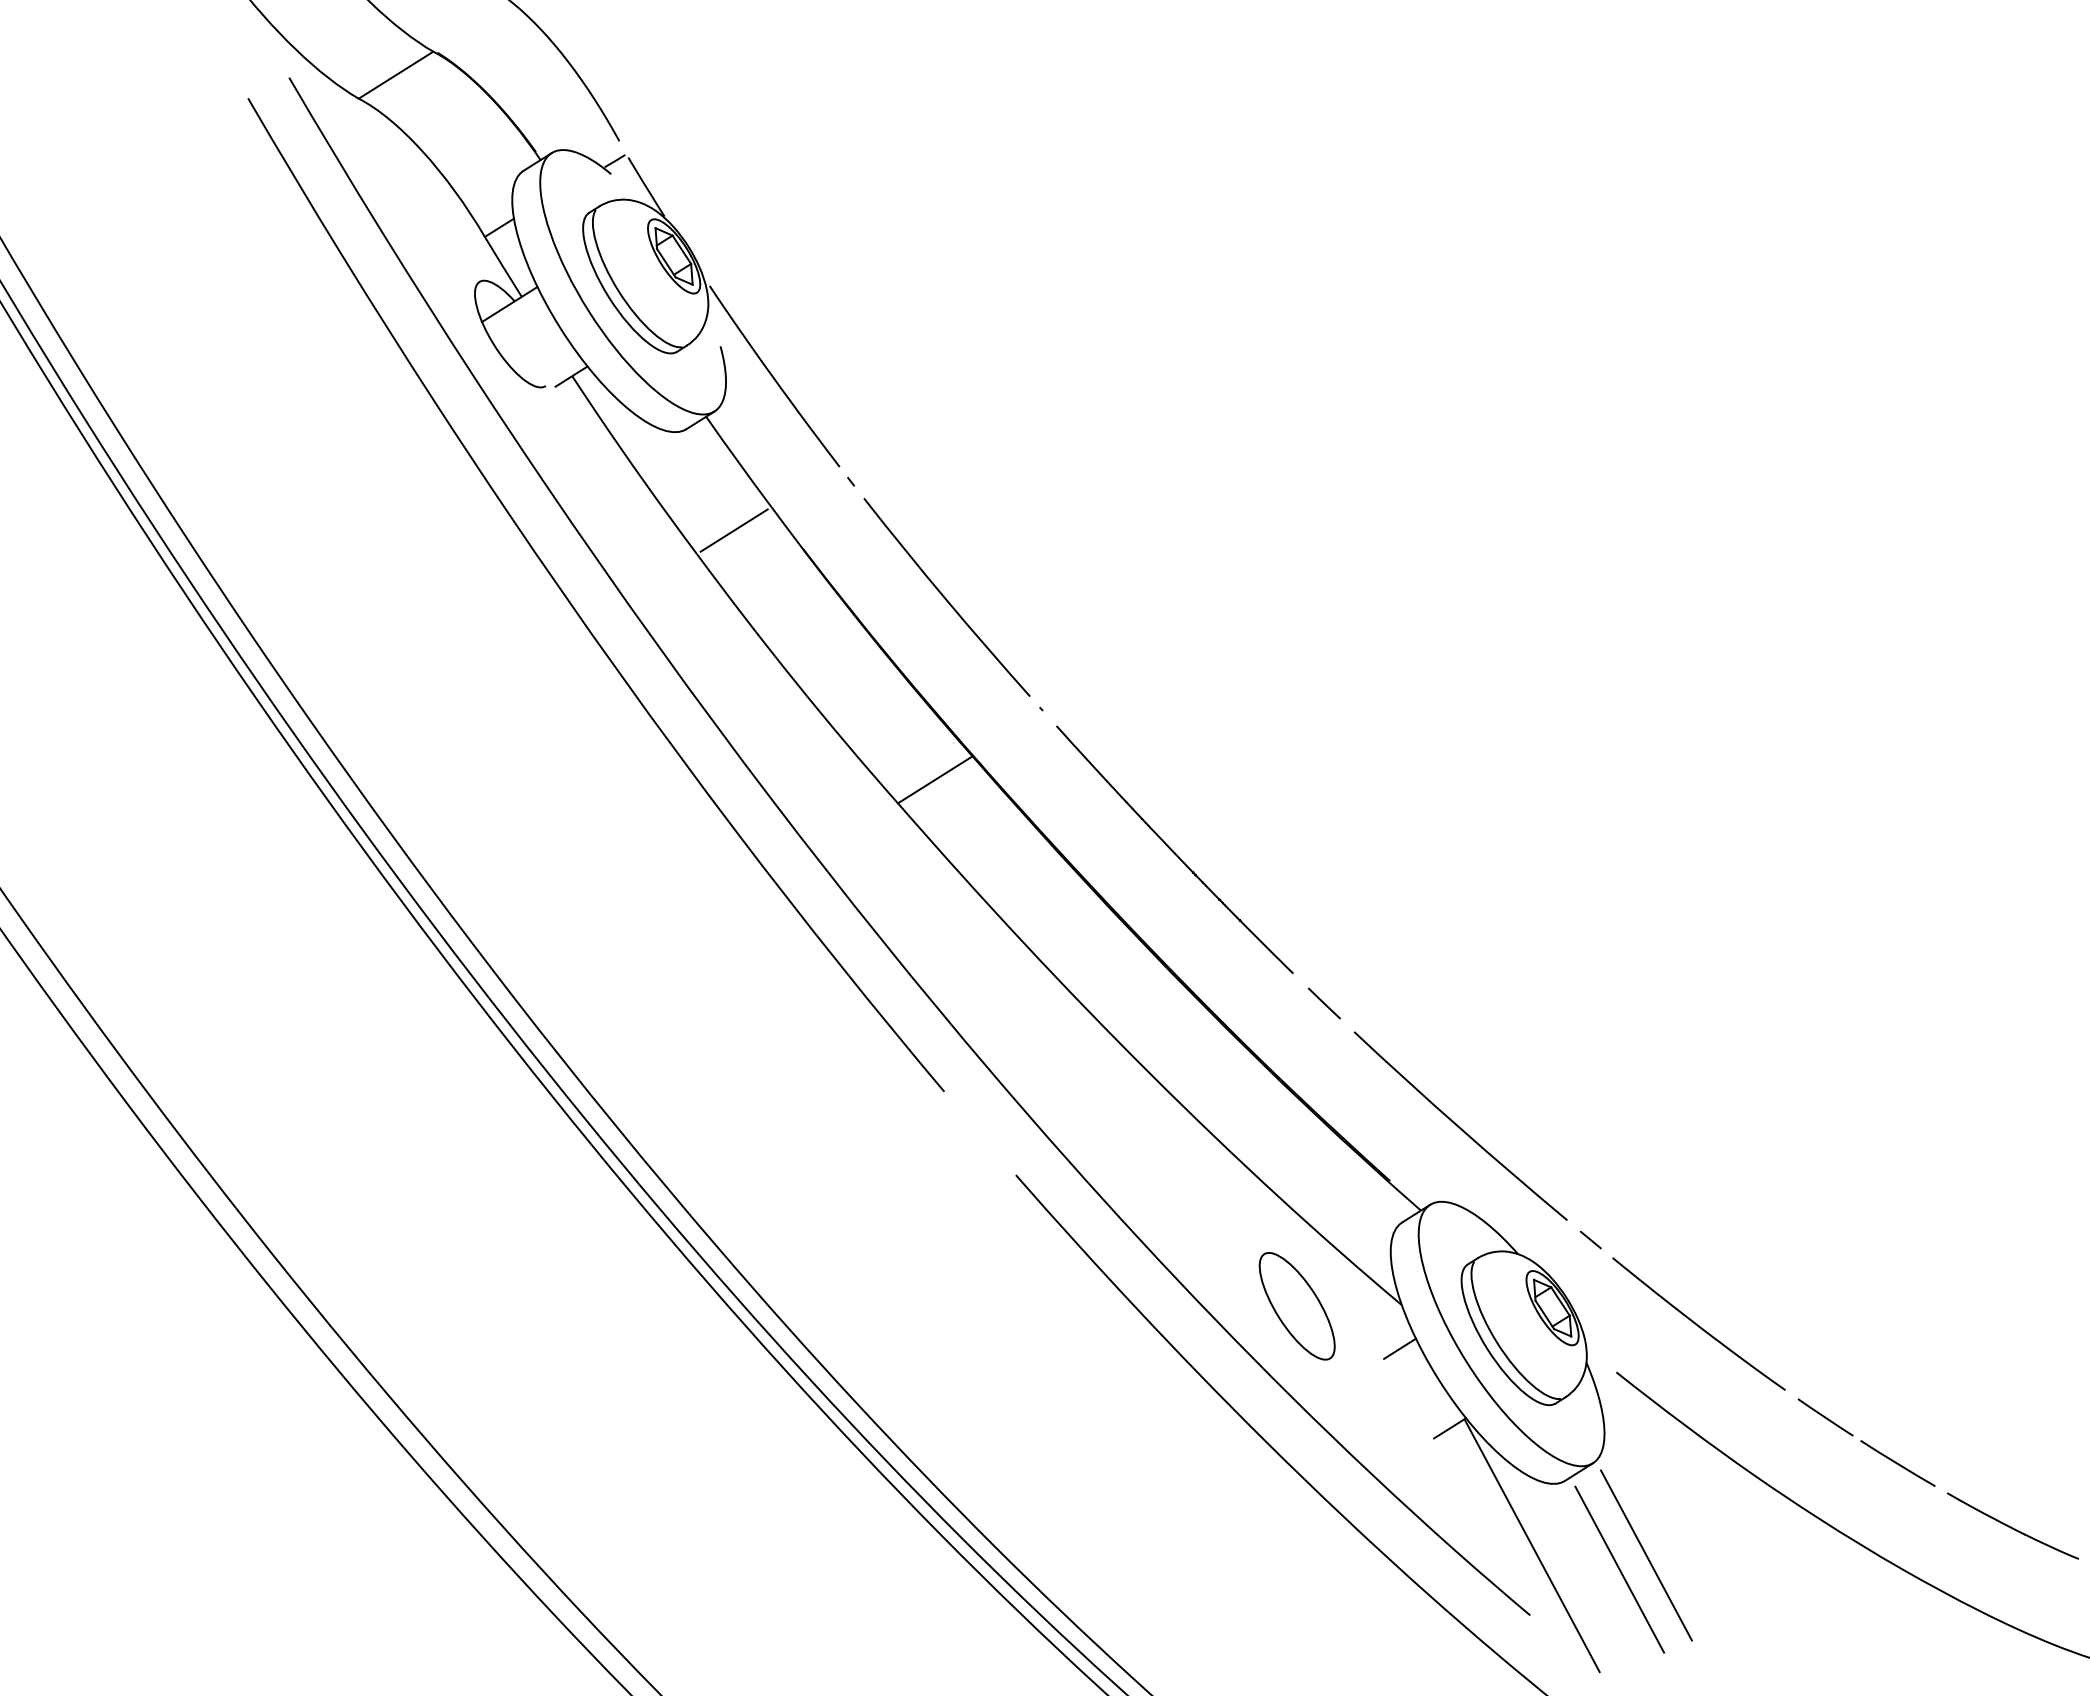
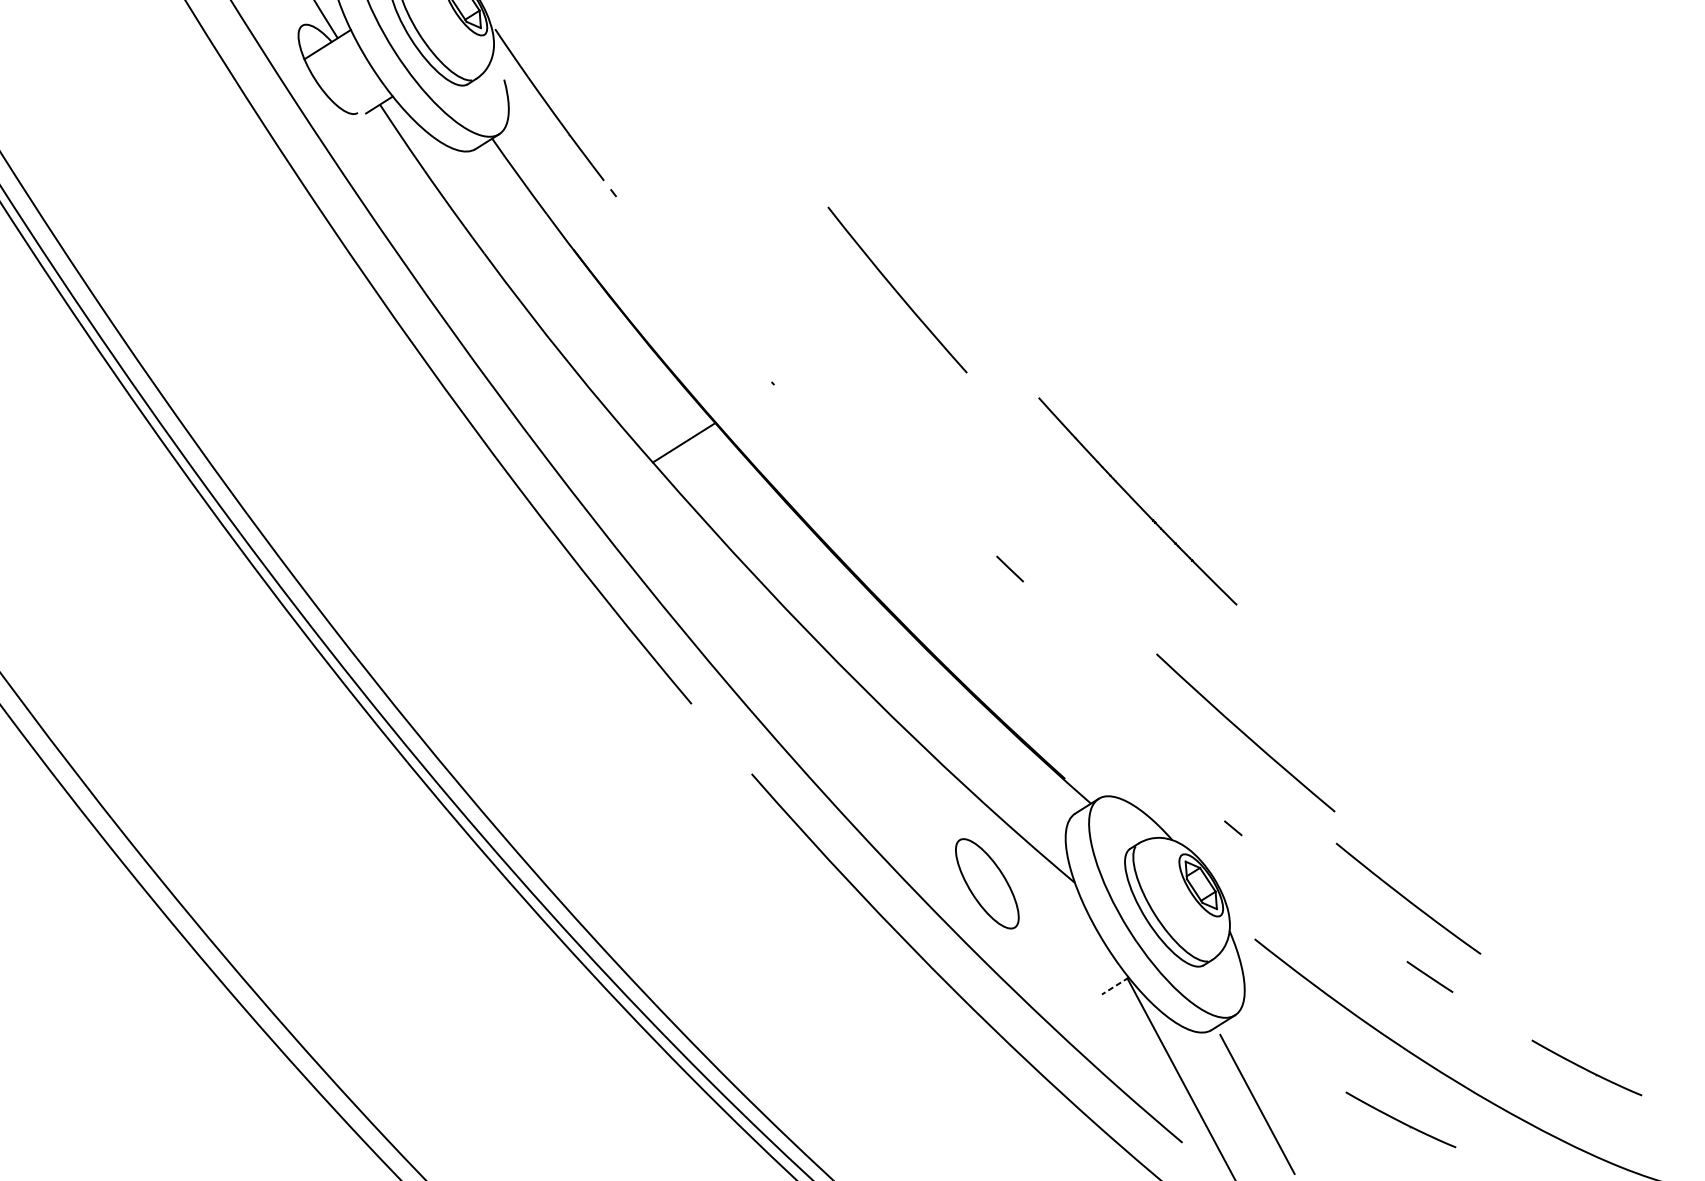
line: (733, 530) -> (515, 233), removed
curve: (945, 597) -> (896, 290), moved
curve: (1173, 850) -> (1136, 502), moved
line: (1323, 1003) -> (1009, 569), moved
curve: (1459, 1126) -> (1244, 733), moved
curve: (1698, 1324) -> (1408, 899), moved
line: (1400, 1348) -> (1073, 919), removed
line: (1450, 1428) -> (1115, 986), solid -> dashed
line: (1897, 1463) -> (1490, 1015), removed
line: (1645, 1555) -> (1279, 1092), removed
part: (1791, 1587) -> (1401, 1119), added

